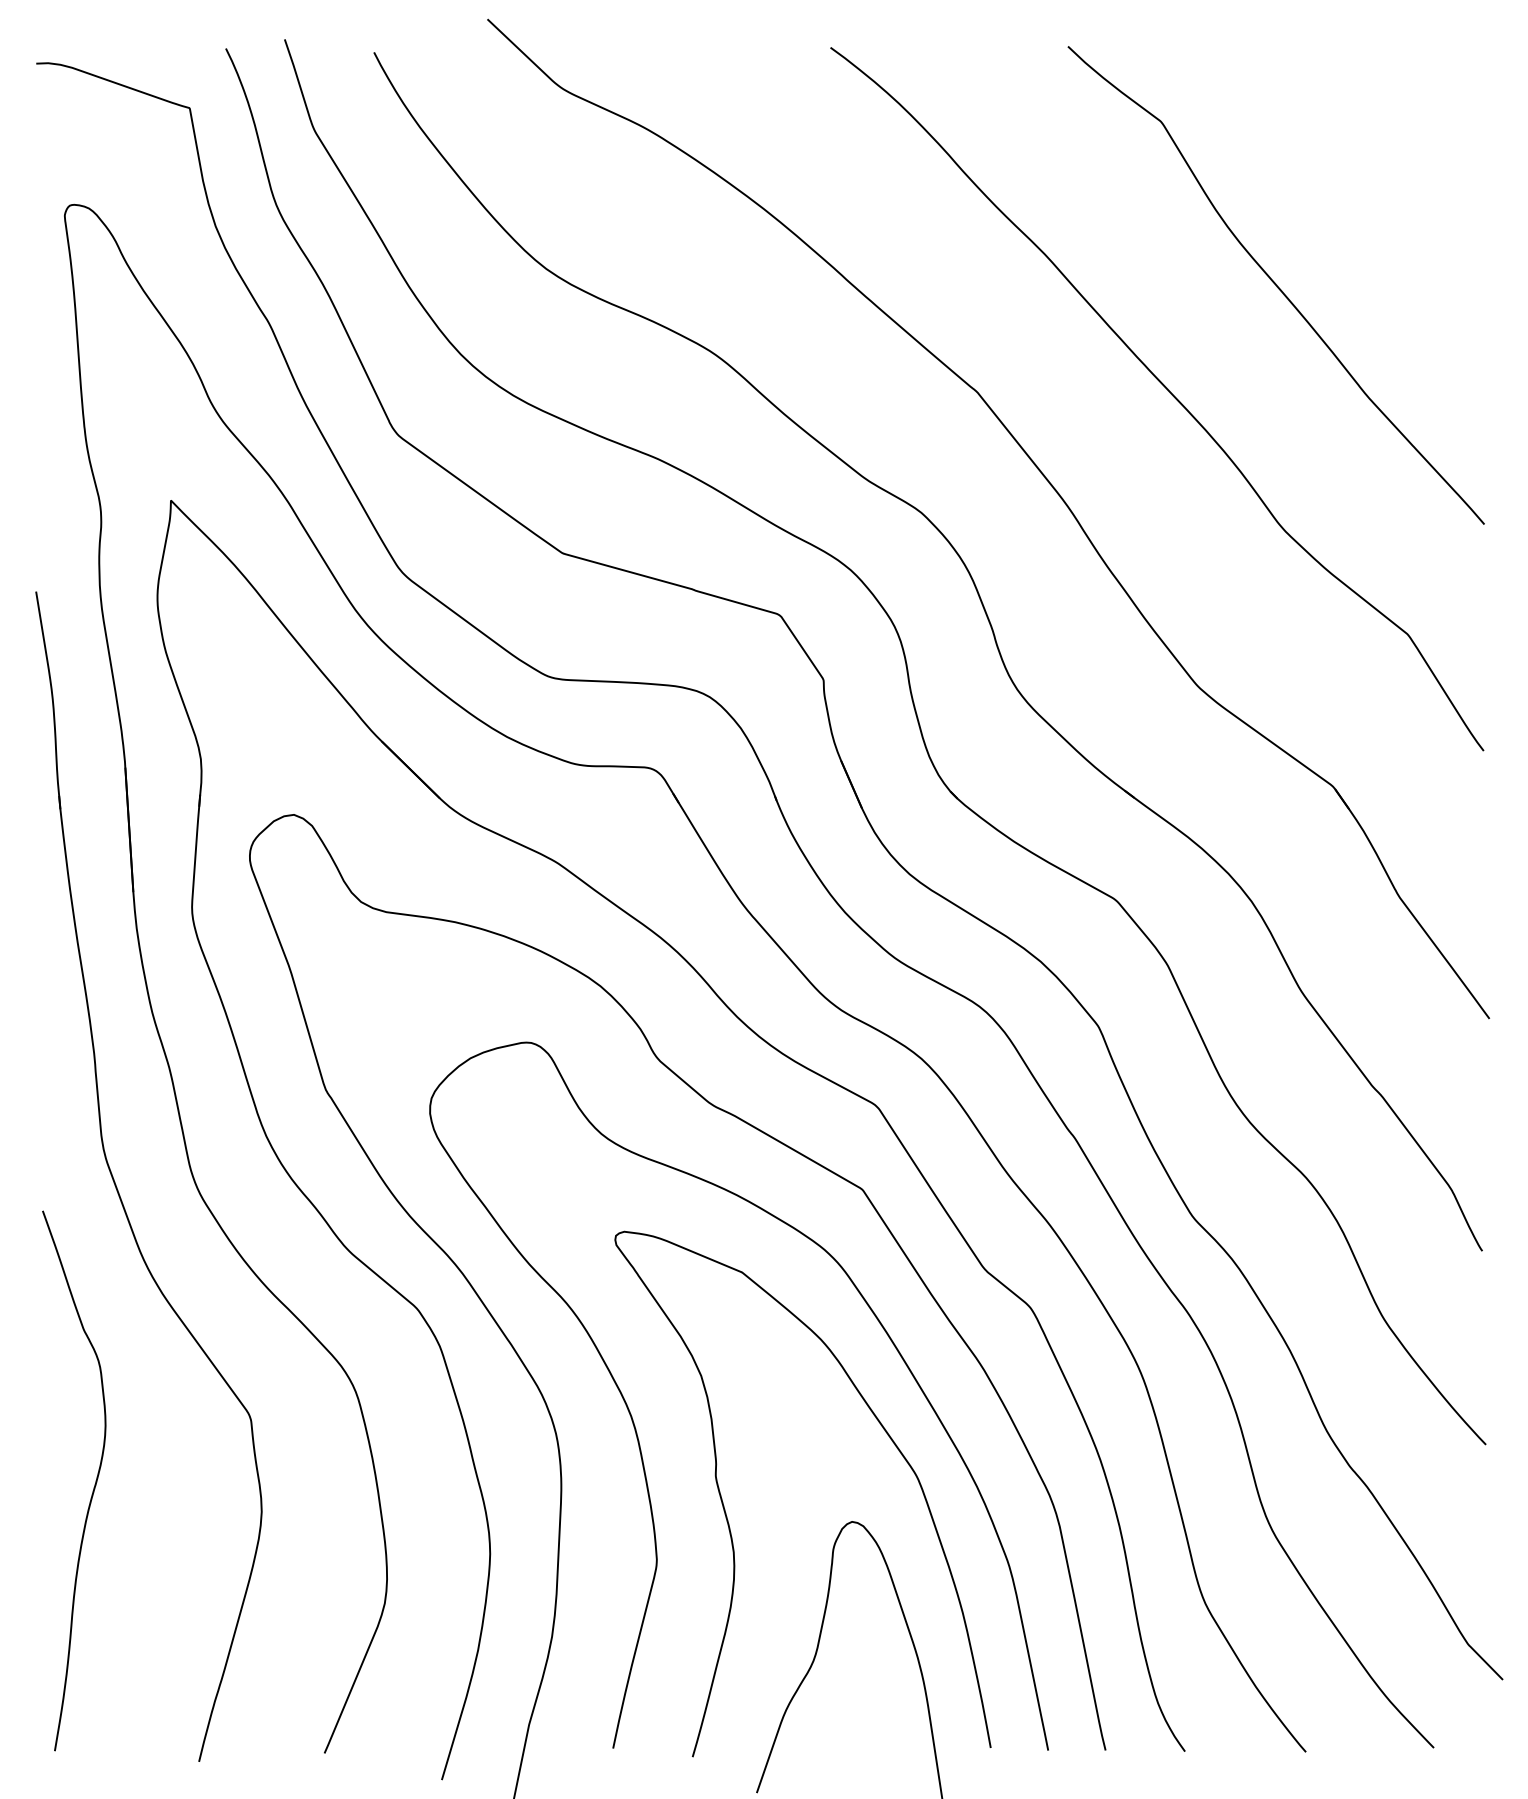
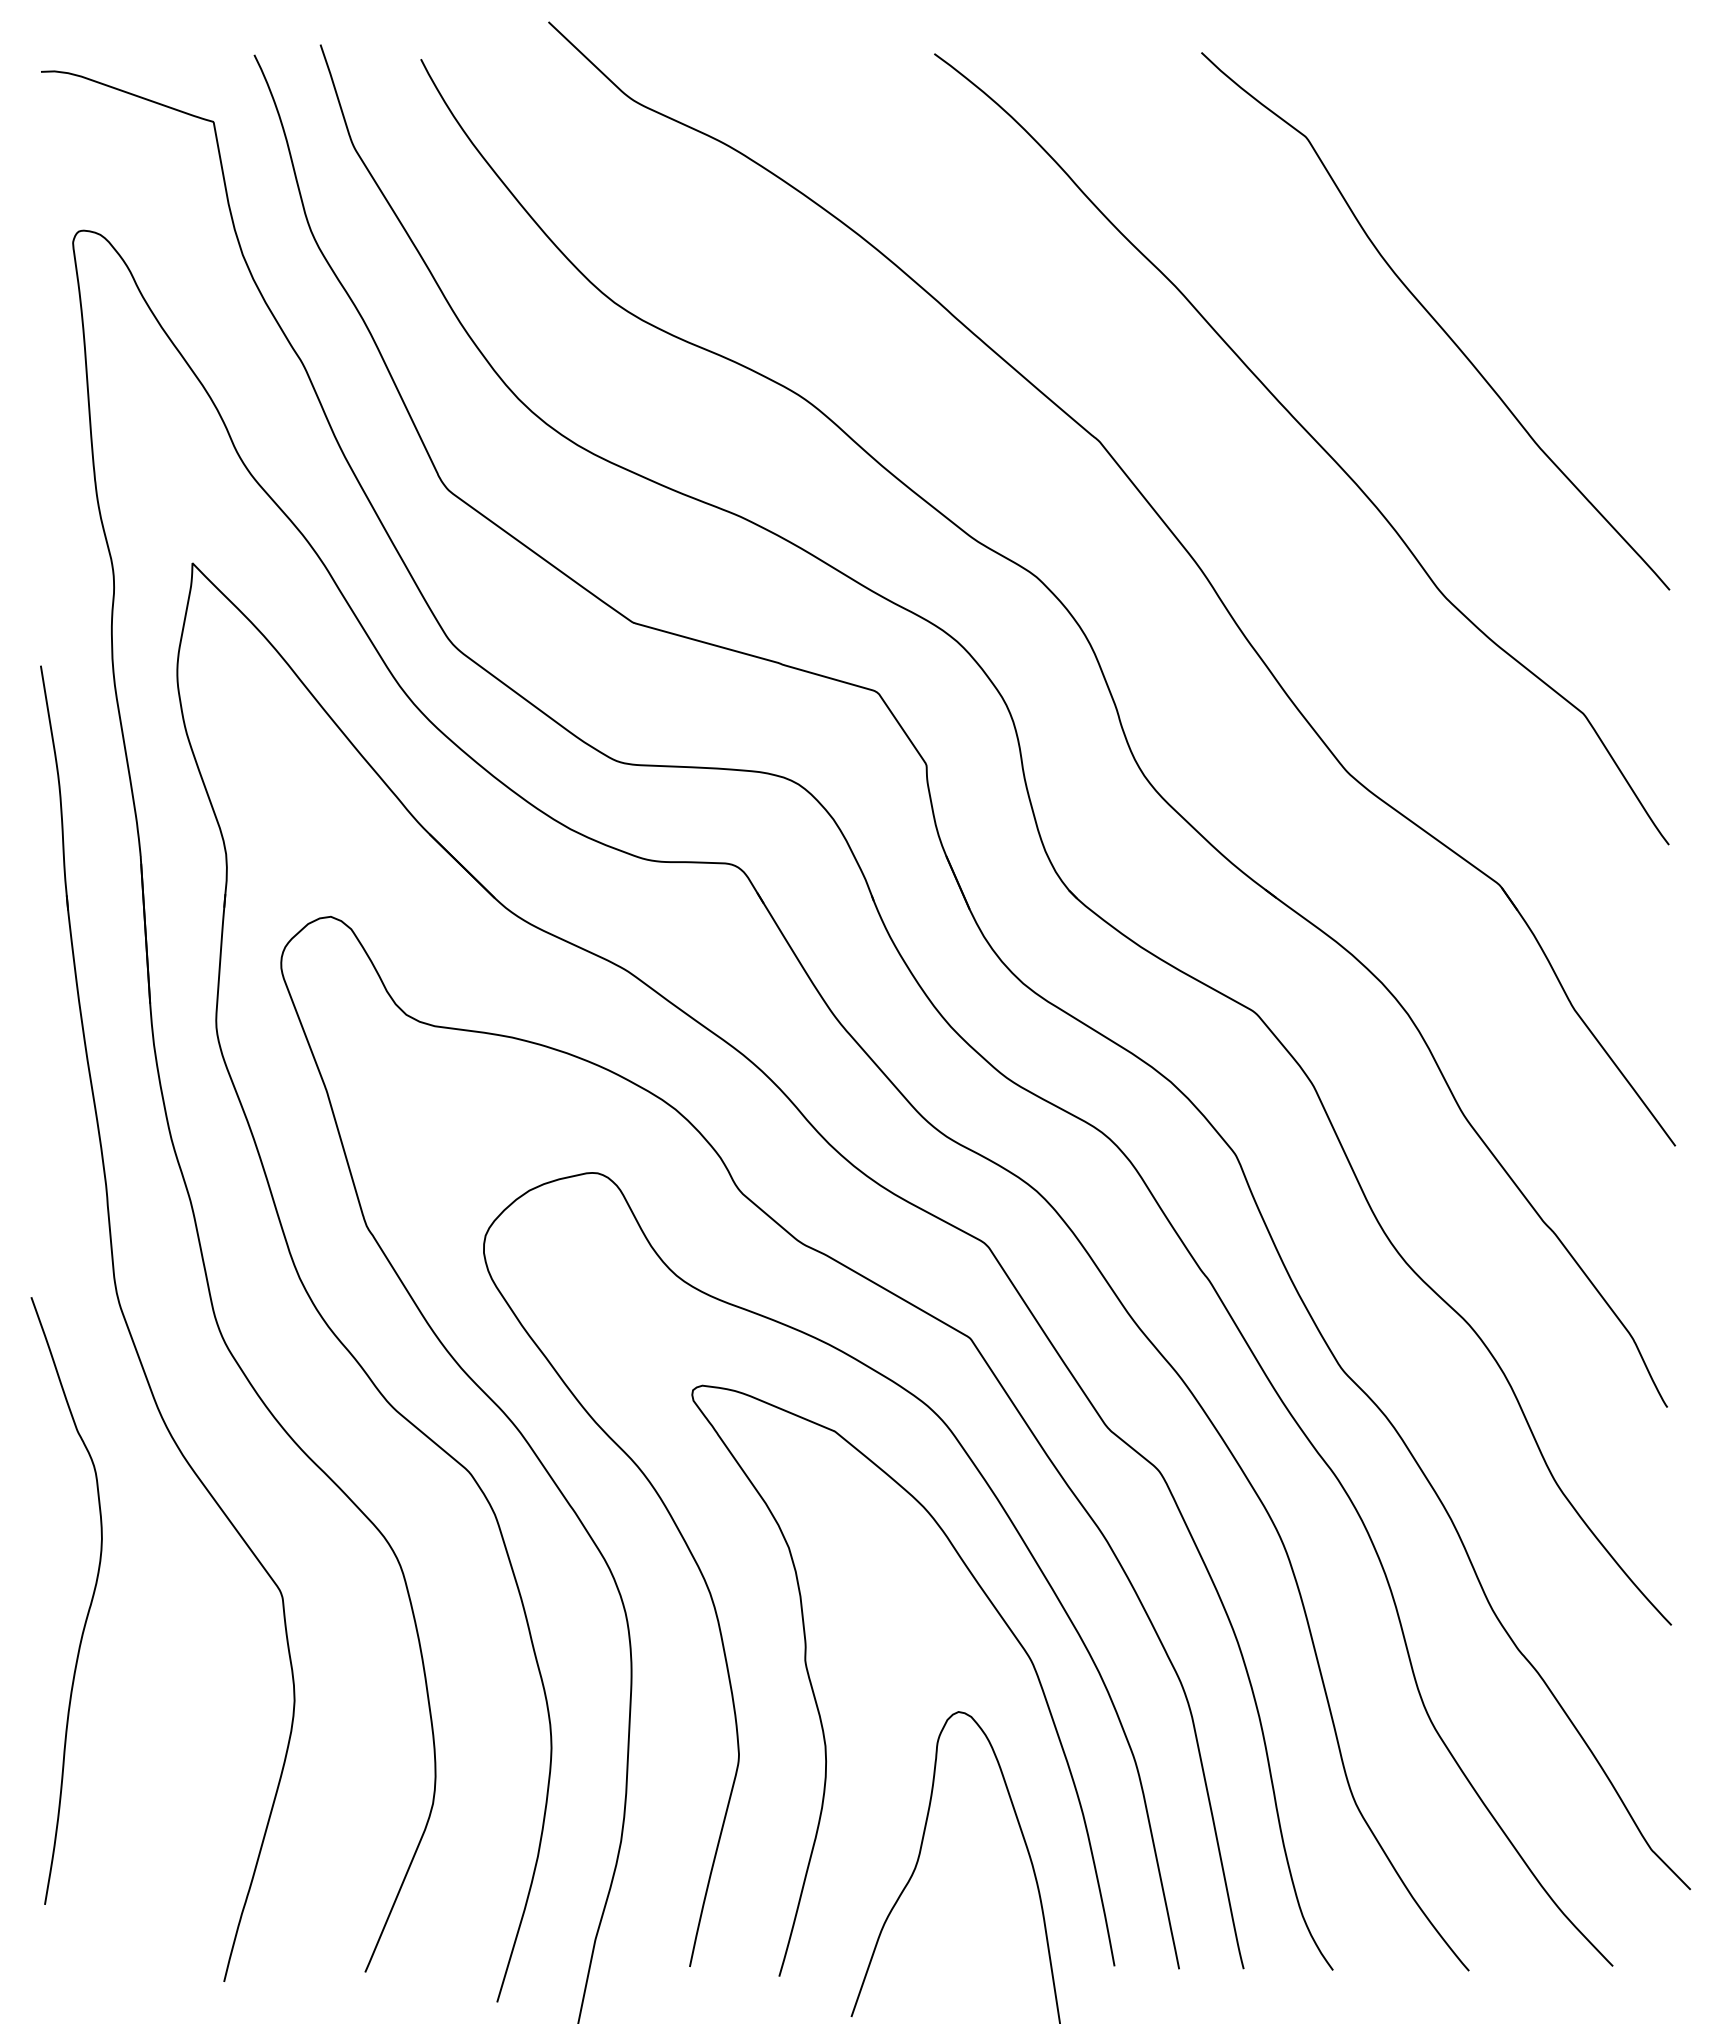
curve: (93, 1487) -> (88, 1608), moved

